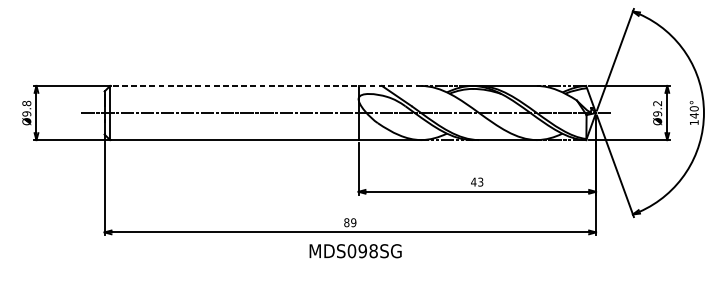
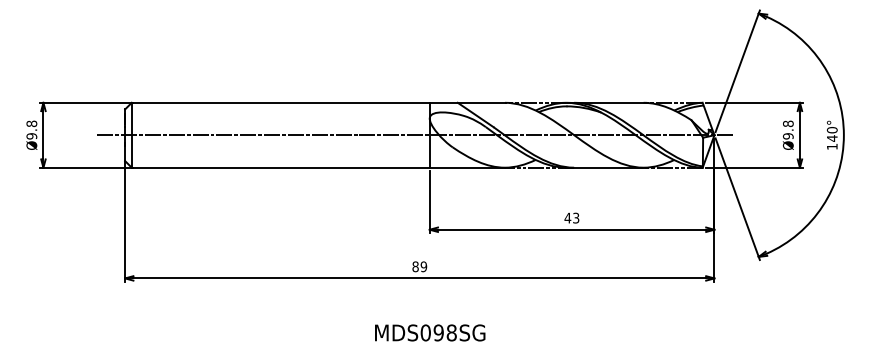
line: (265, 85) -> (318, 102), dashed -> solid
text: (657, 103) -> (788, 123), Ø9.2 -> Ø9.8
text: (355, 250) -> (430, 332), moved

